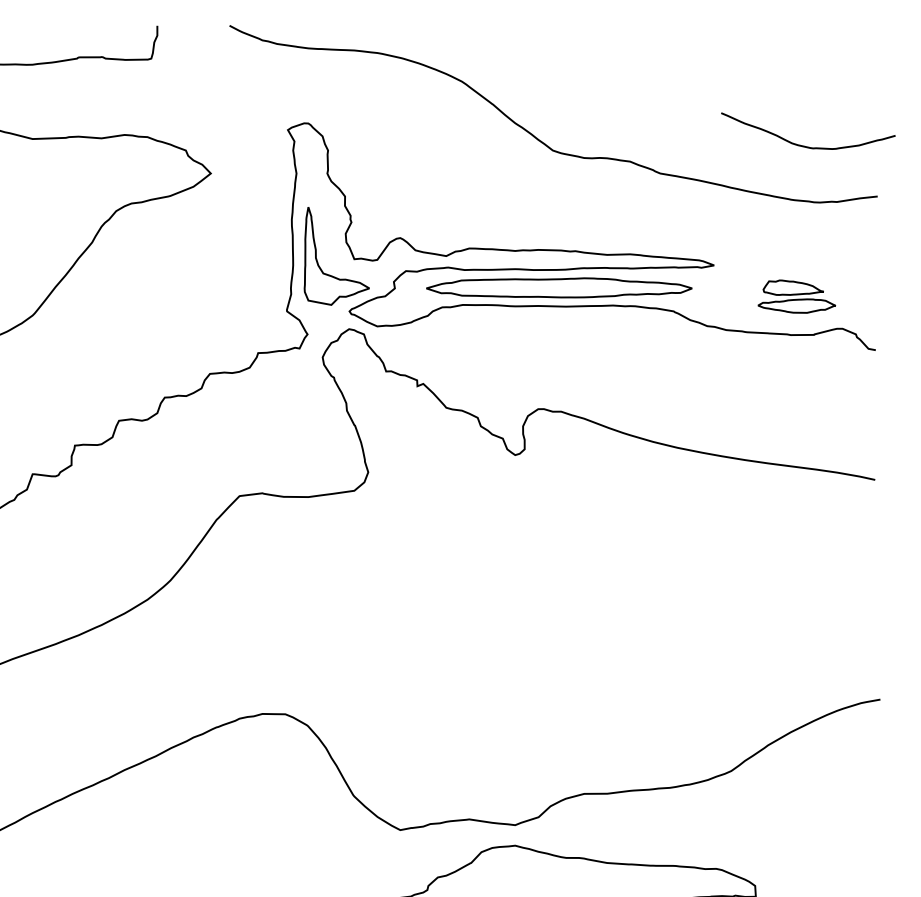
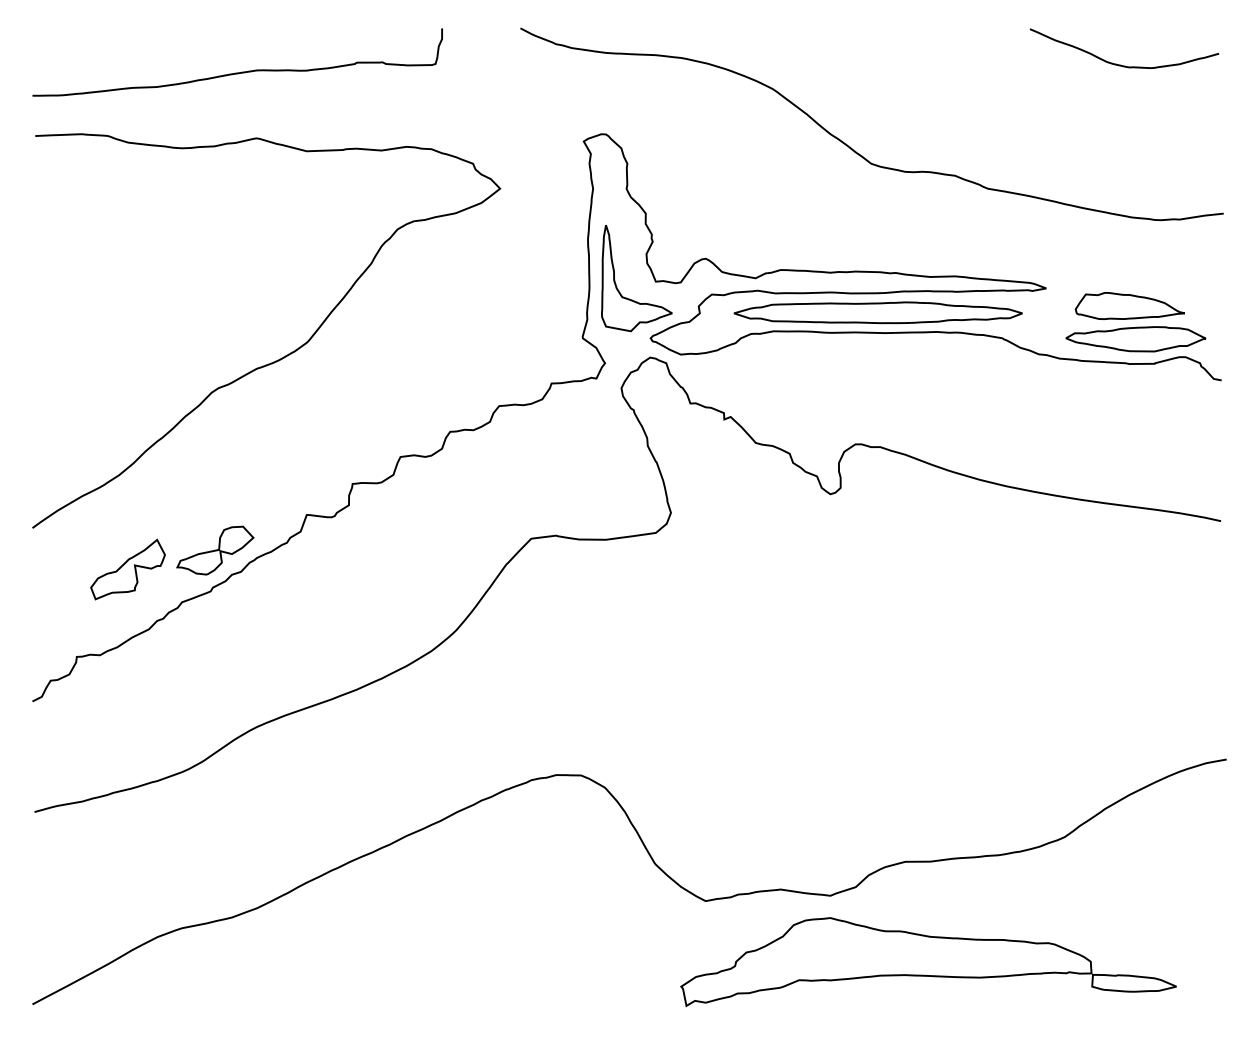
curve: (805, 145) -> (1121, 64), moved
part: (796, 296) -> (1135, 322), size x1.67

